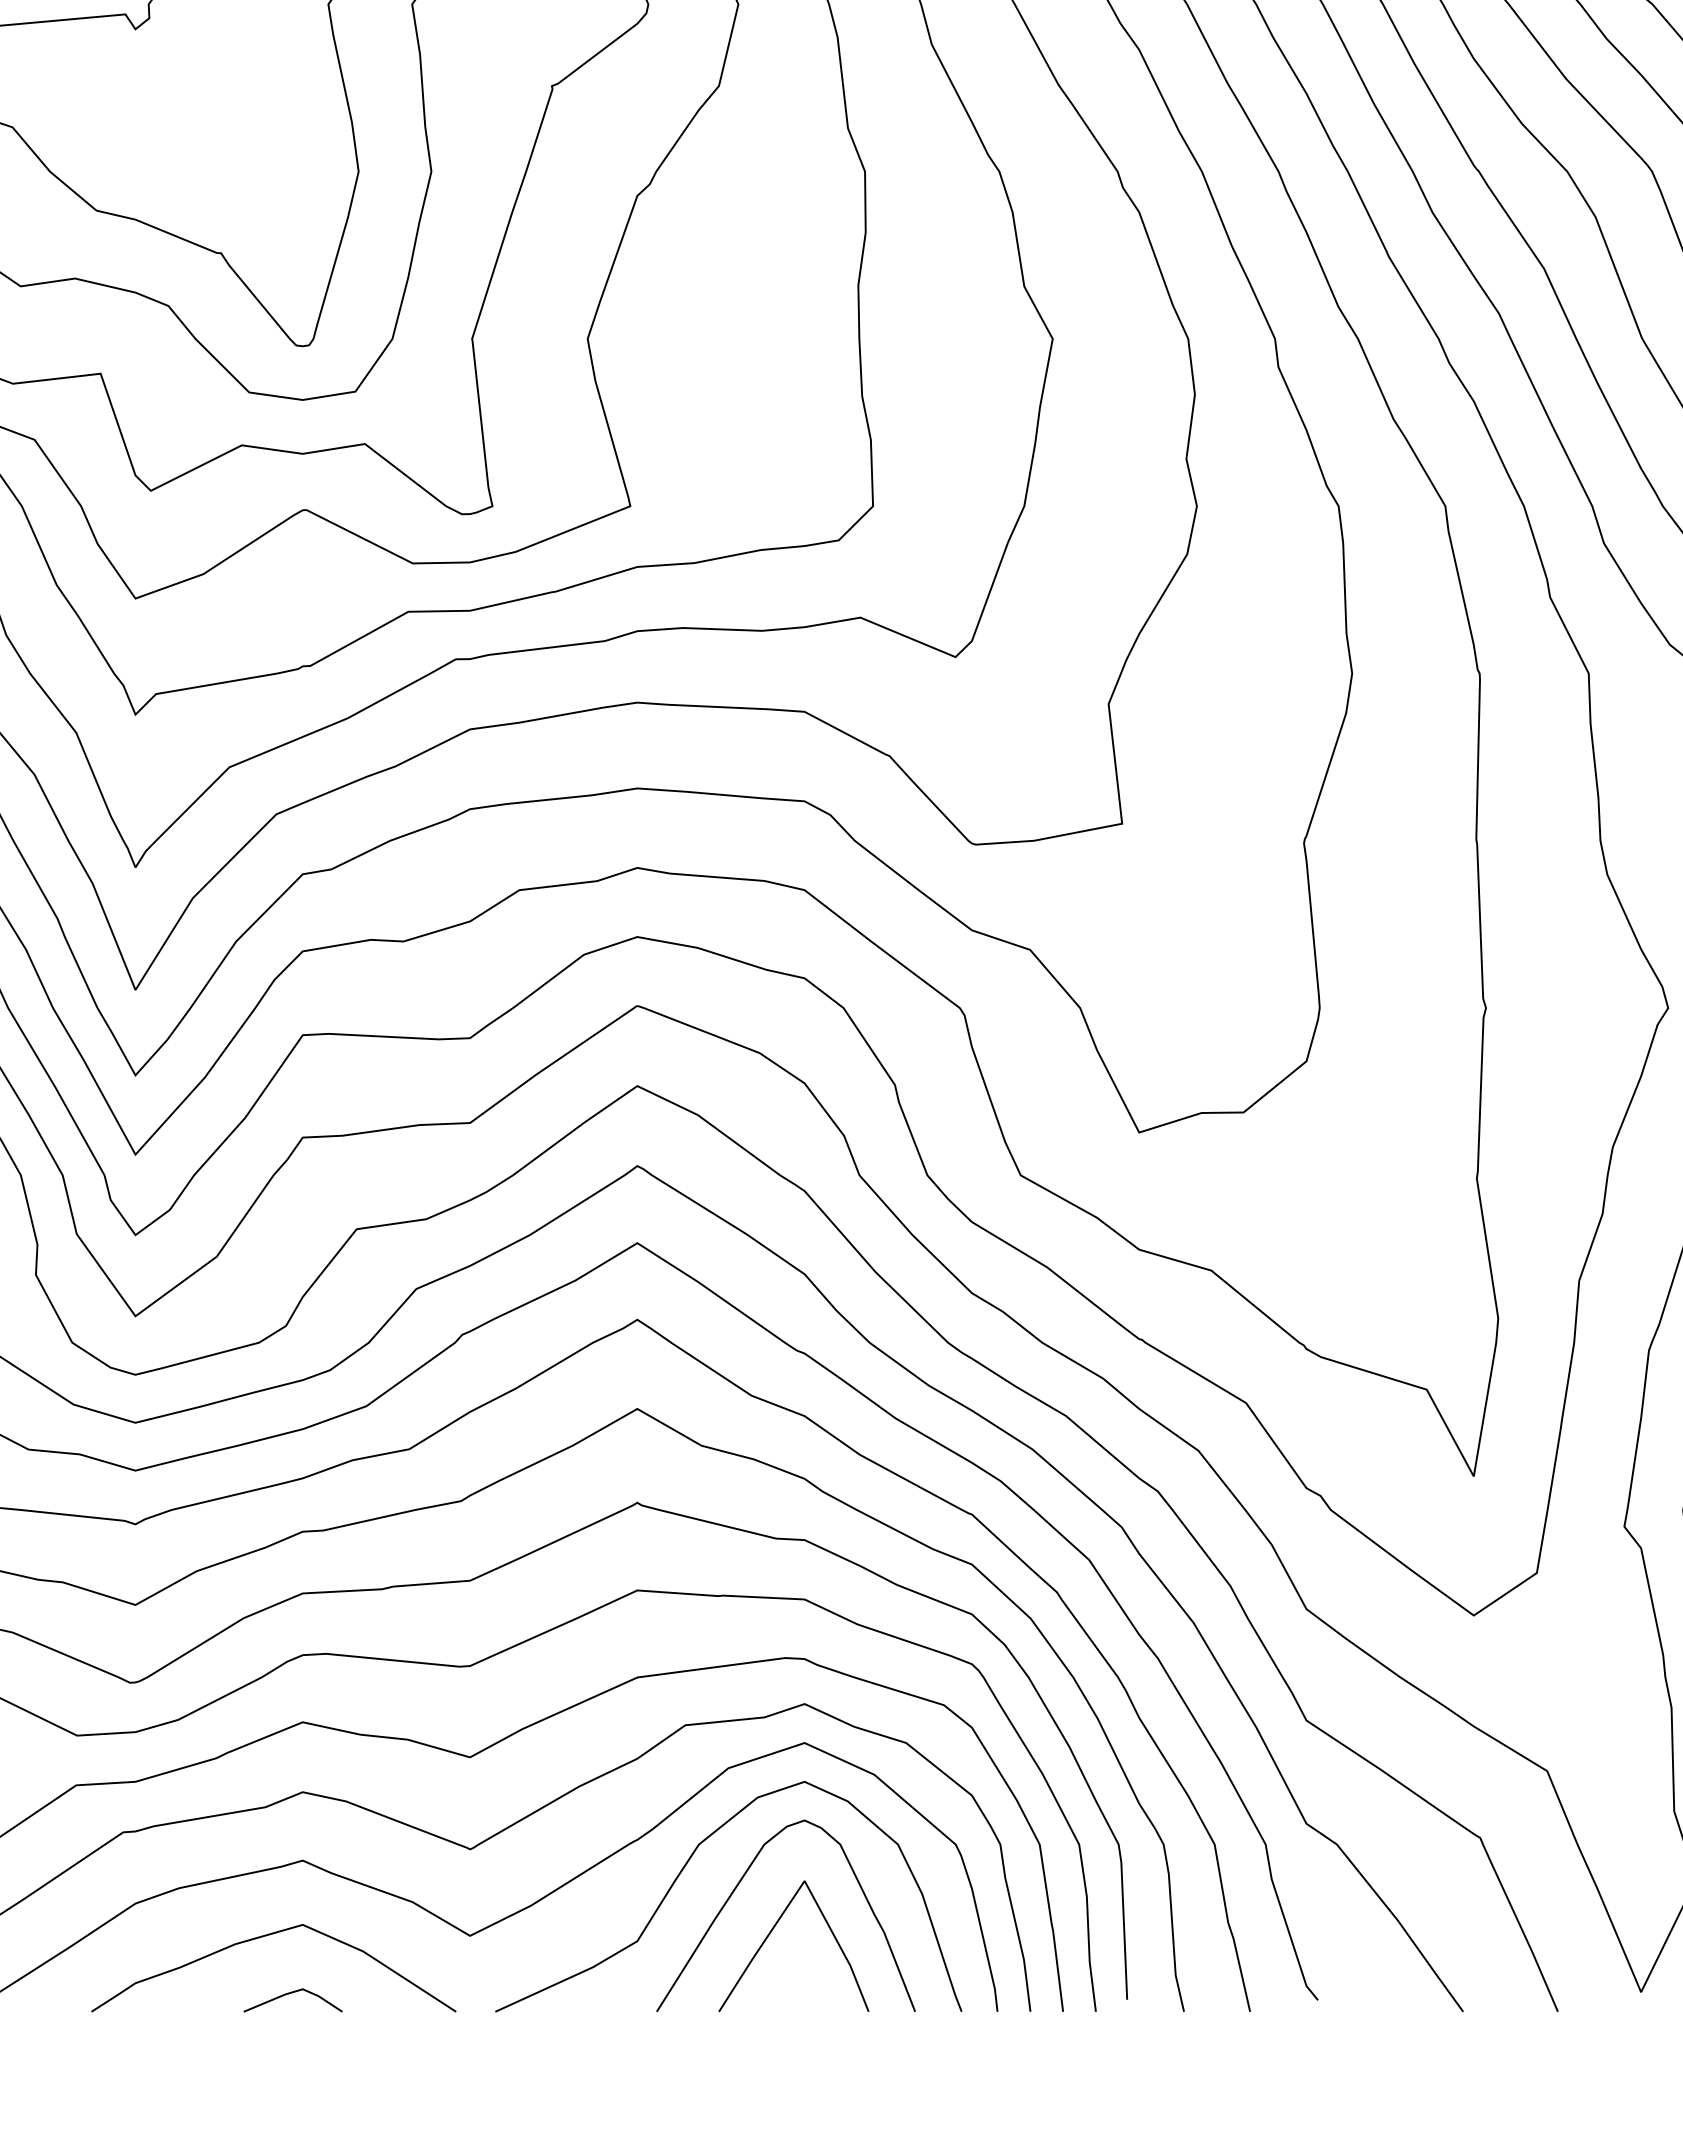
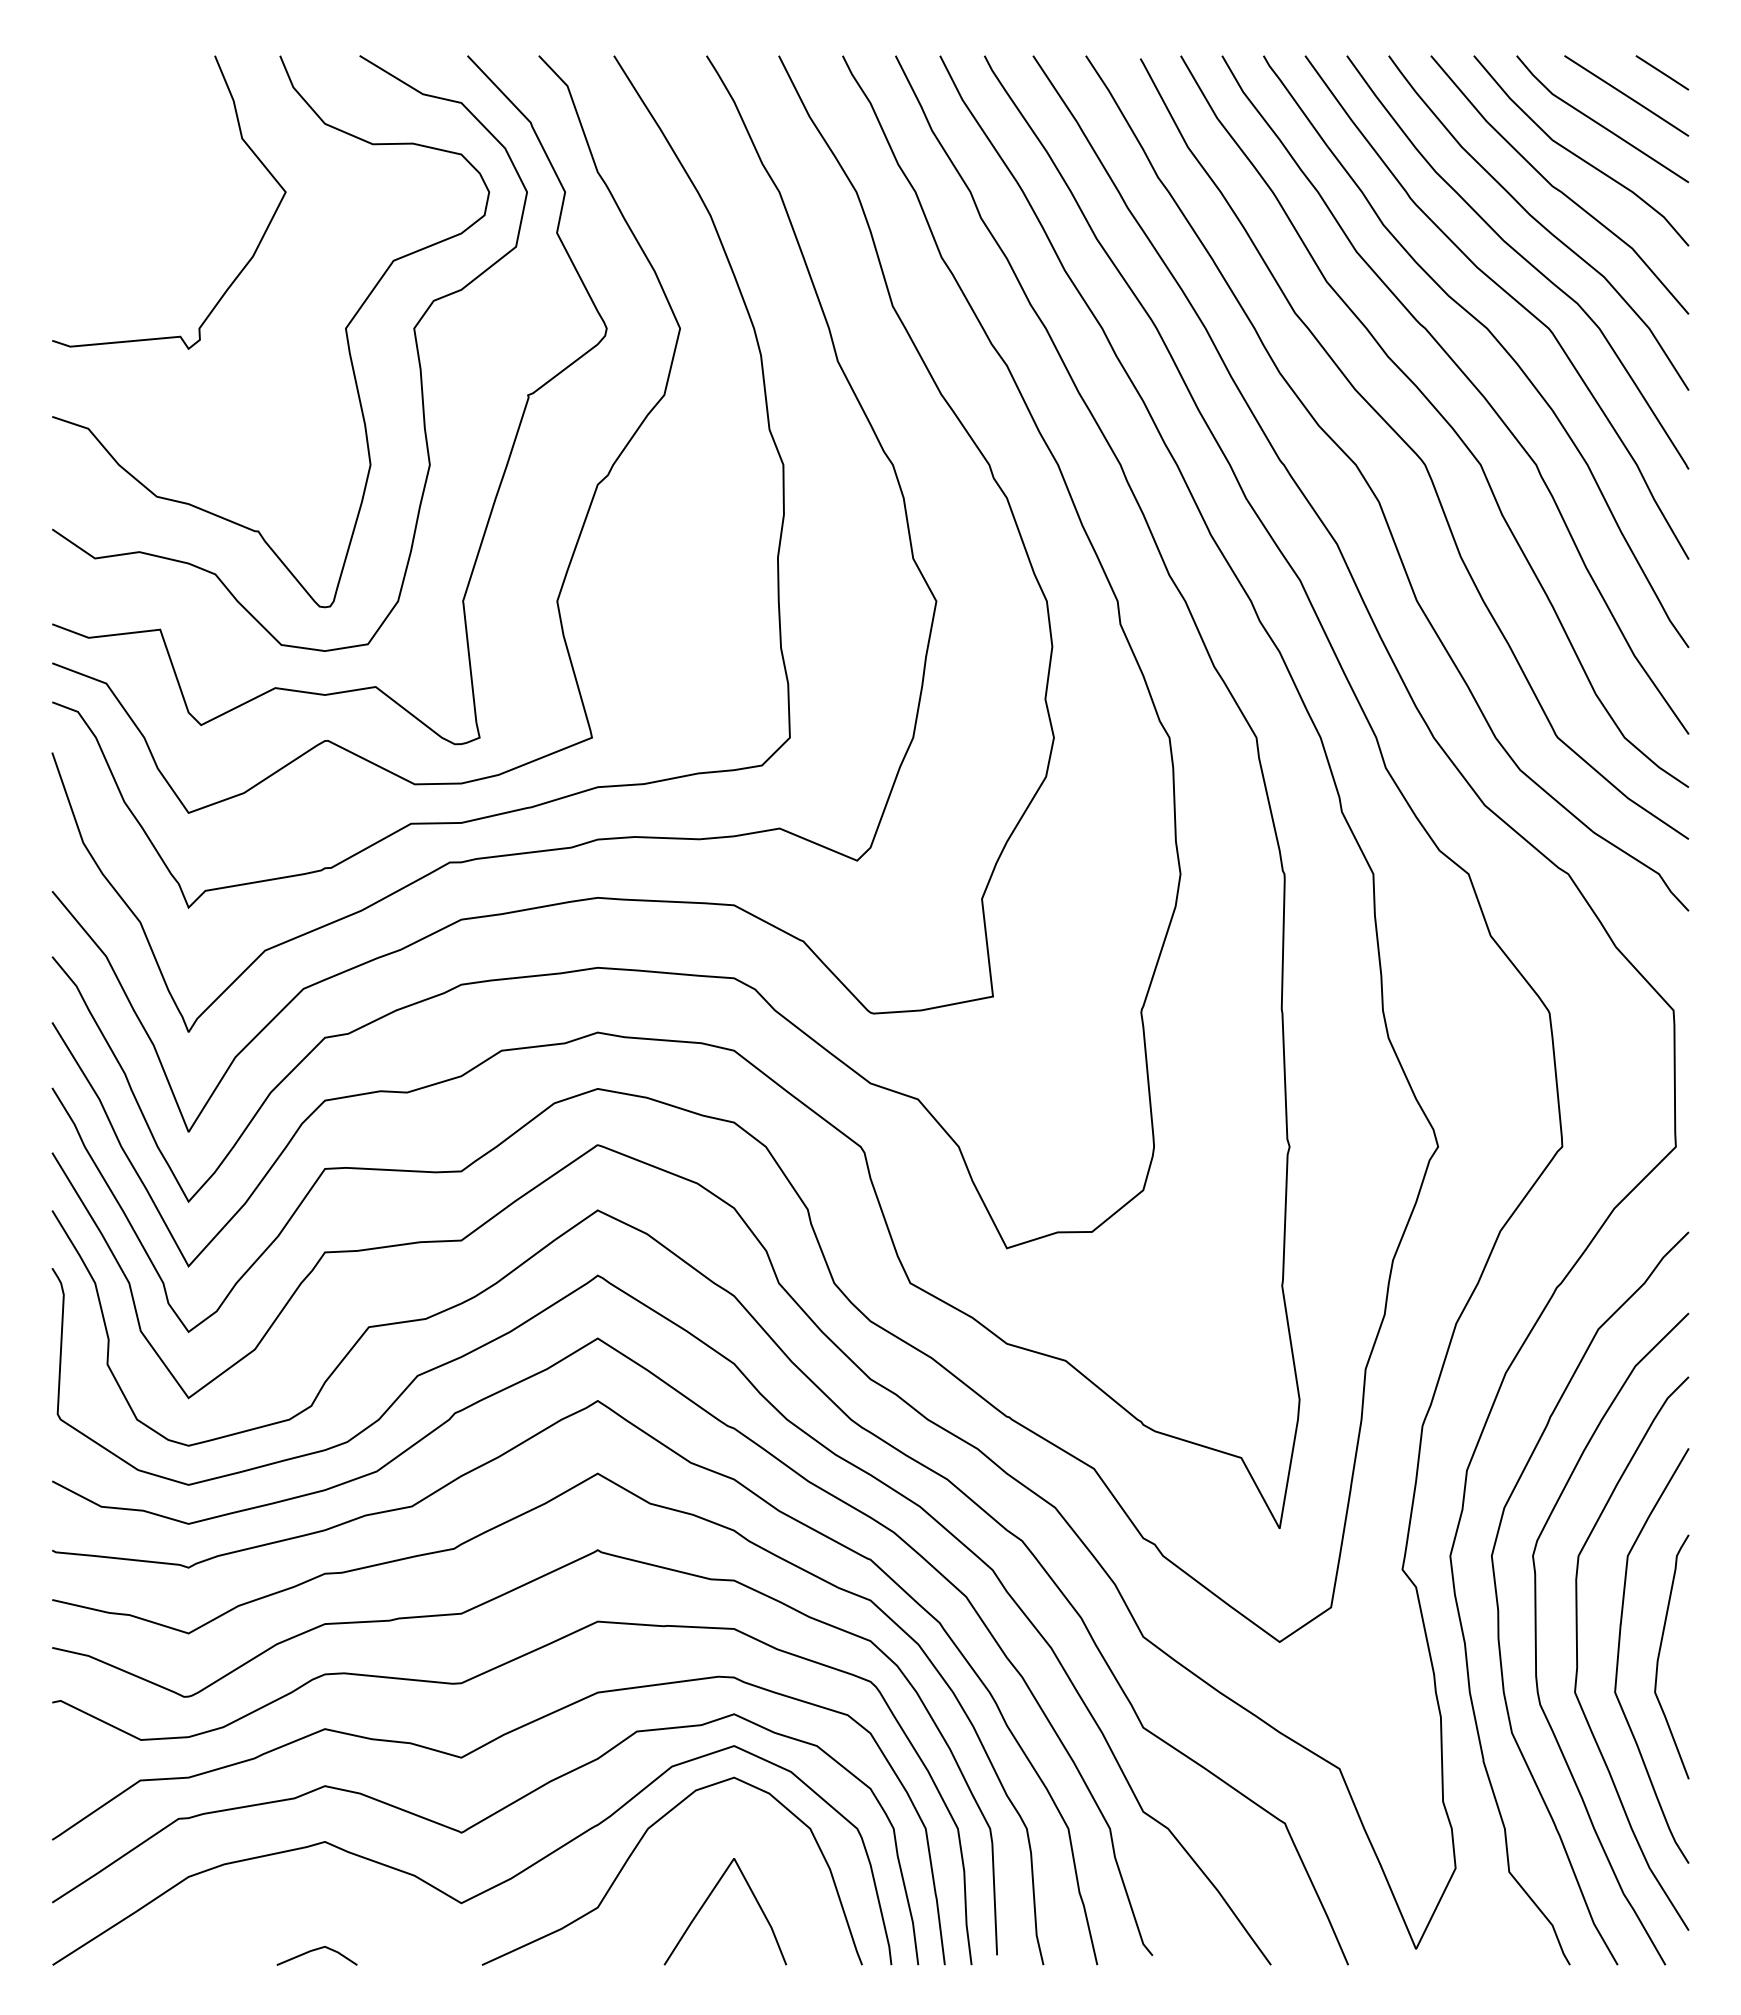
curve: (738, 1885) -> (680, 1862), removed
curve: (264, 1937) -> (293, 1904), removed

